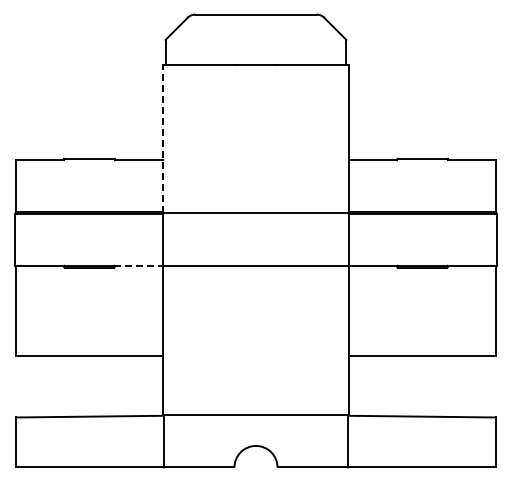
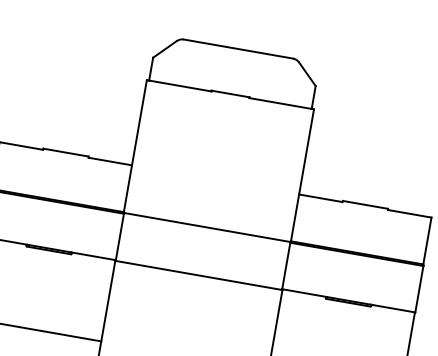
line: (163, 139) -> (135, 146), dashed -> solid
line: (138, 265) -> (93, 256), dashed -> solid

